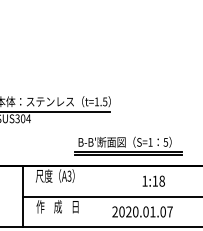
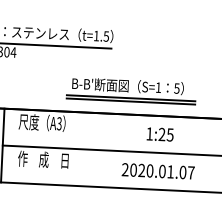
text: (158, 180) -> (165, 133), 1:18 -> 1:25
text: (142, 211) -> (158, 170), moved

